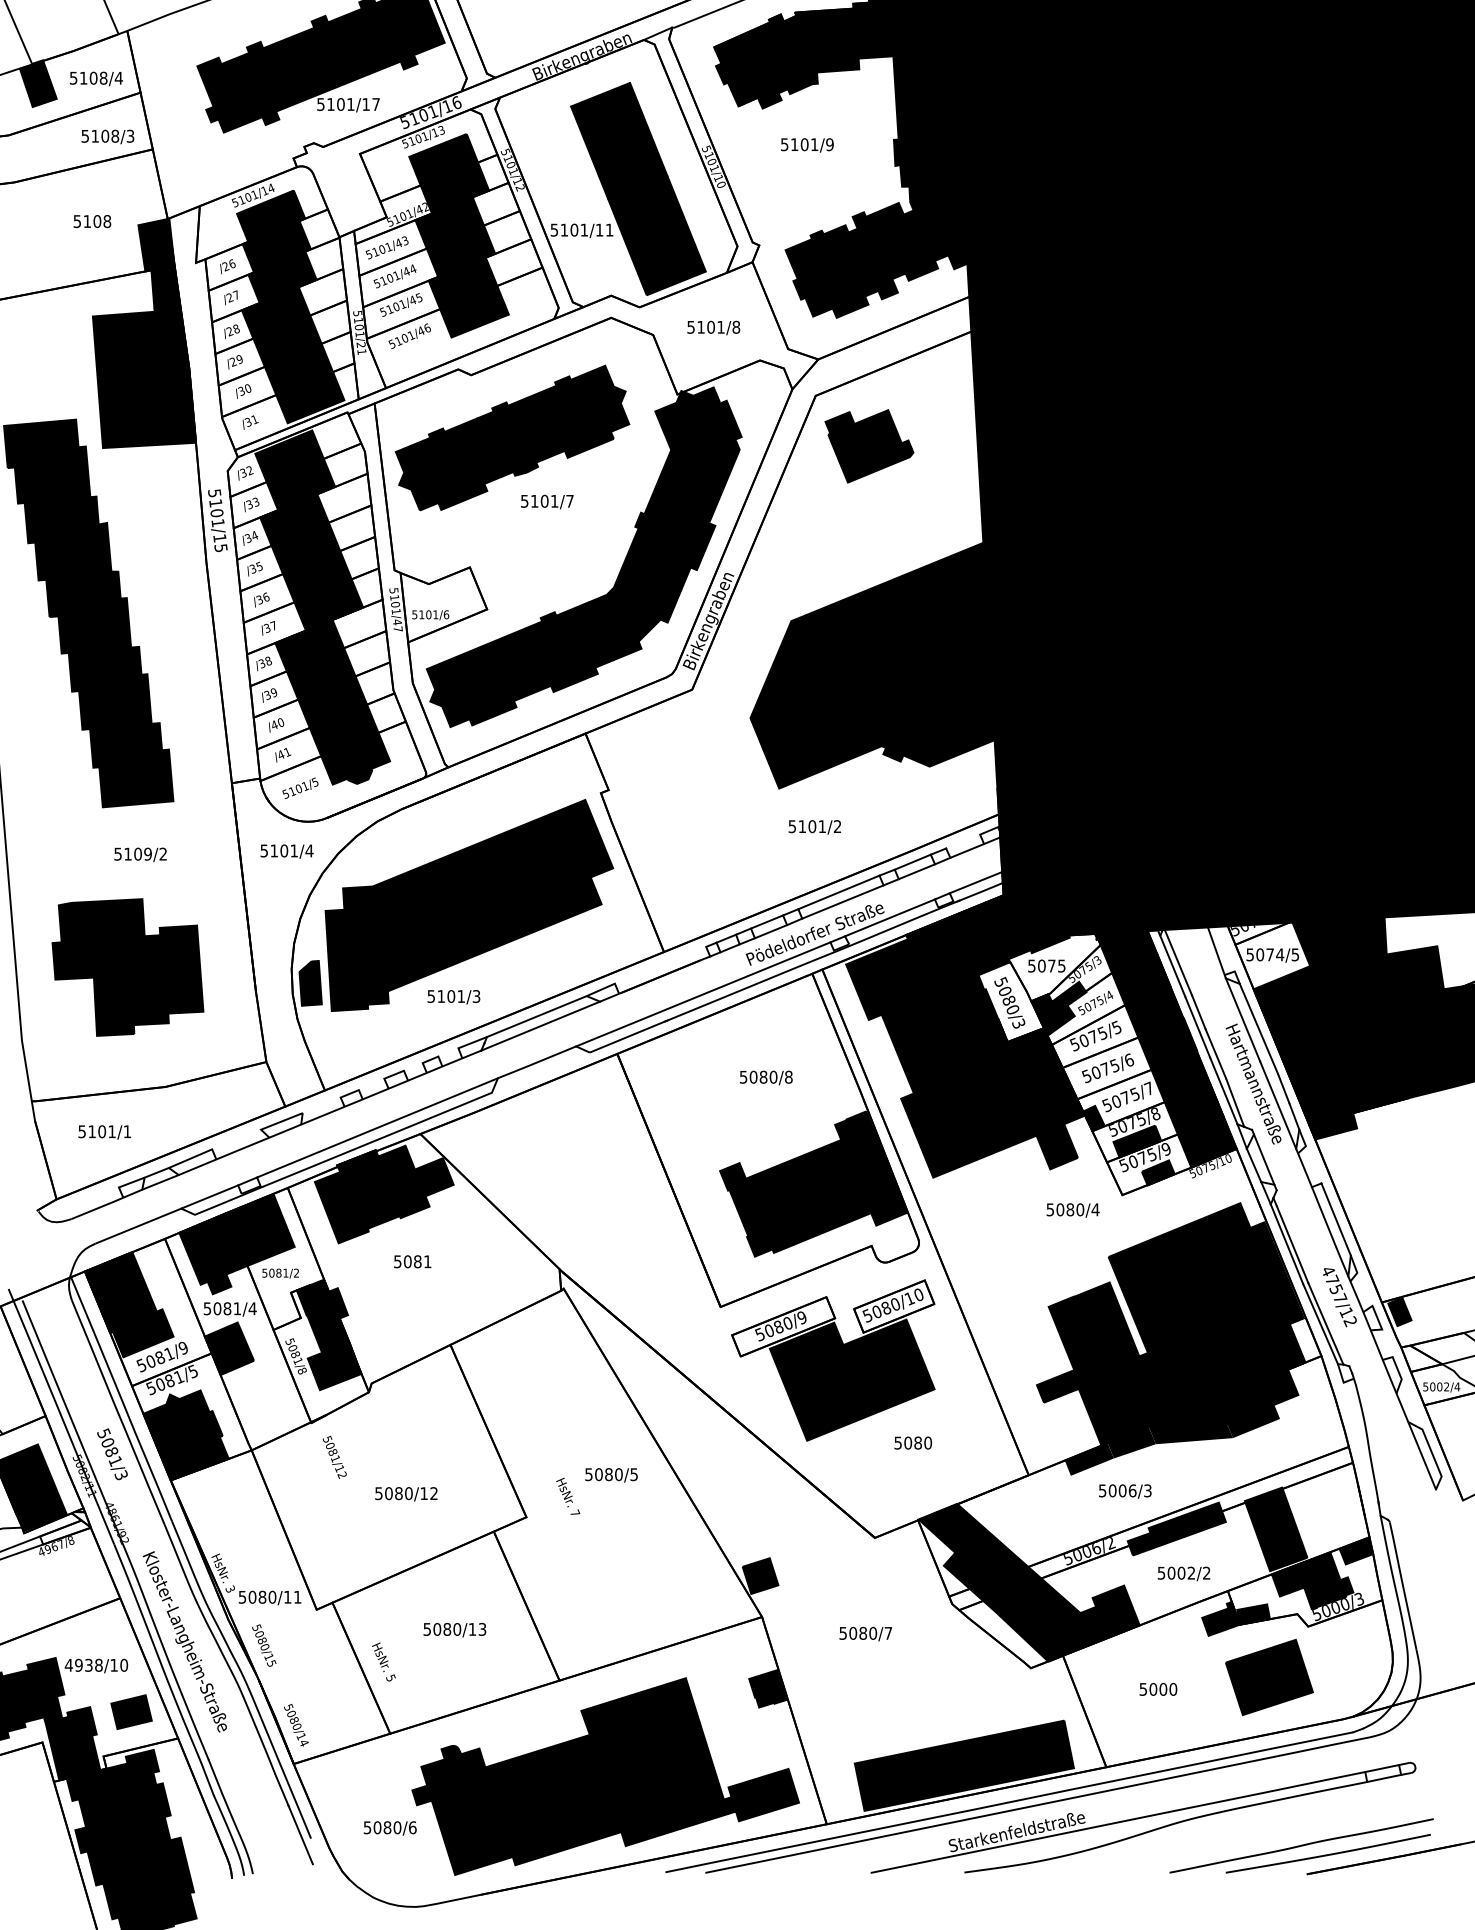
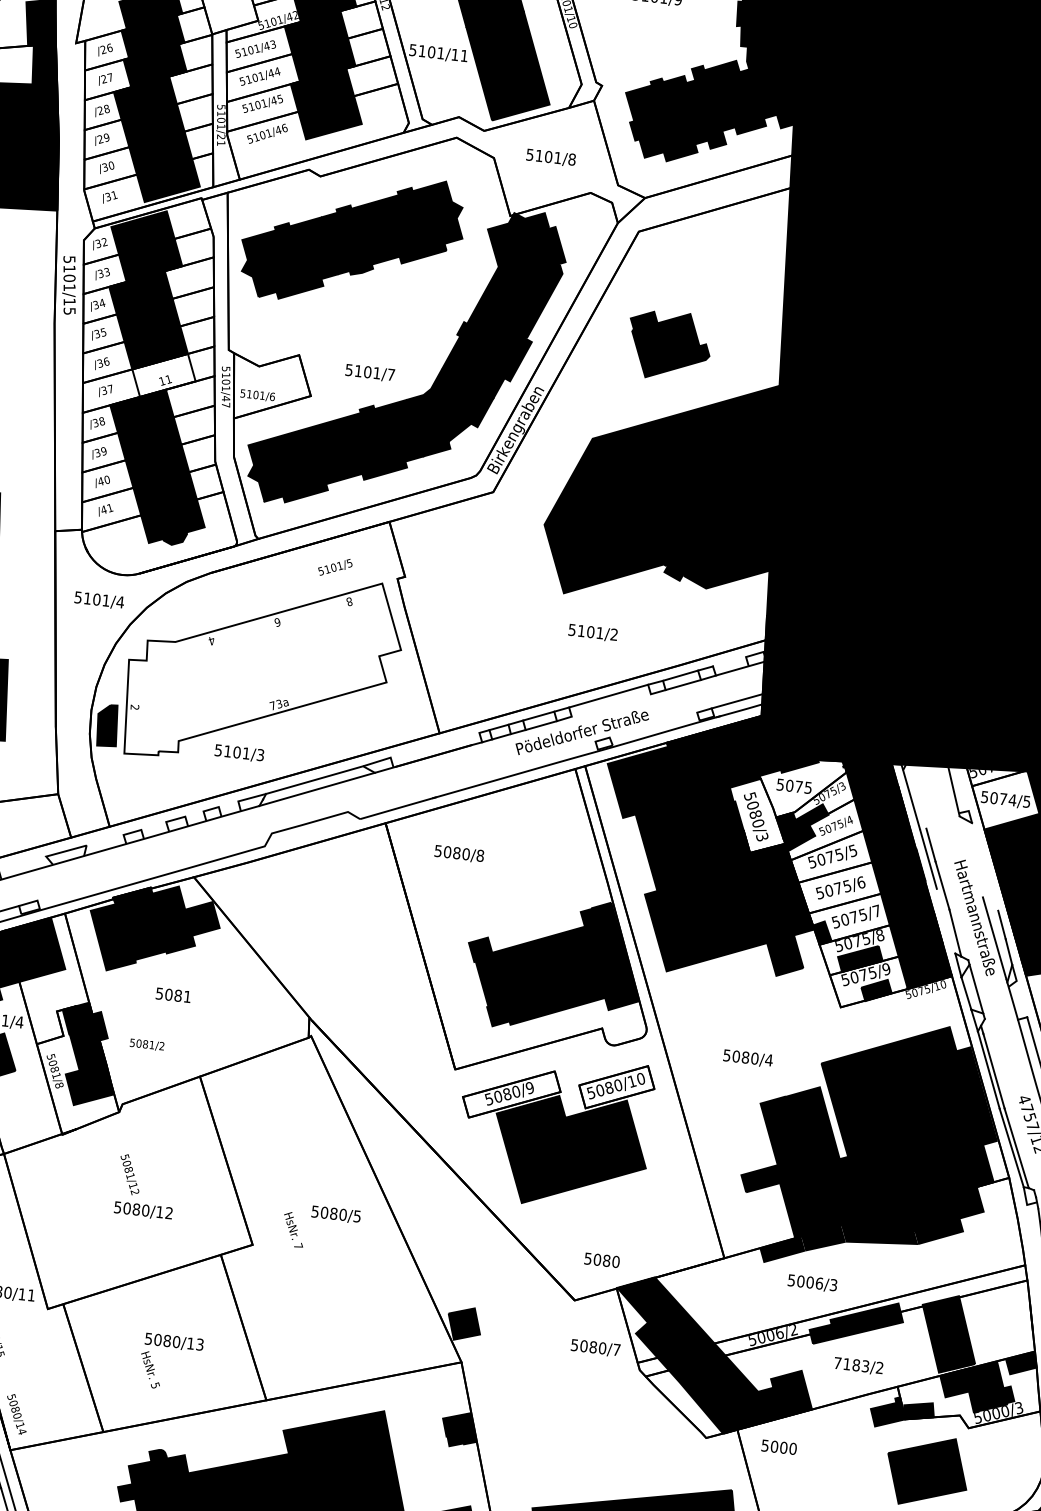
part: (869, 446) -> (669, 345), moved
text: (547, 501) -> (370, 372), moved
fill: (328, 604) -> (163, 374), removed
text: (300, 787) -> (335, 566), moved
line: (842, 901) -> (611, 704), removed
fill: (469, 905) -> (263, 669), removed
line: (889, 917) -> (653, 724), removed
line: (1177, 961) -> (916, 795), removed
line: (703, 994) -> (471, 776), removed
line: (1242, 1019) -> (970, 856), removed
line: (1258, 1028) -> (984, 866), removed
text: (765, 1077) -> (458, 853), moved
line: (1223, 1090) -> (945, 920), removed
line: (377, 1127) -> (154, 866), removed
text: (1072, 1210) -> (747, 1058), moved
text: (280, 1273) -> (147, 1044), moved
text: (912, 1442) -> (601, 1259), moved
text: (334, 1456) -> (129, 1173), moved
text: (1176, 1572) -> (851, 1364), 5002/2 -> 7183/2
text: (865, 1633) -> (595, 1347), moved
text: (383, 1661) -> (150, 1369), moved
text: (1158, 1689) -> (779, 1447), moved

